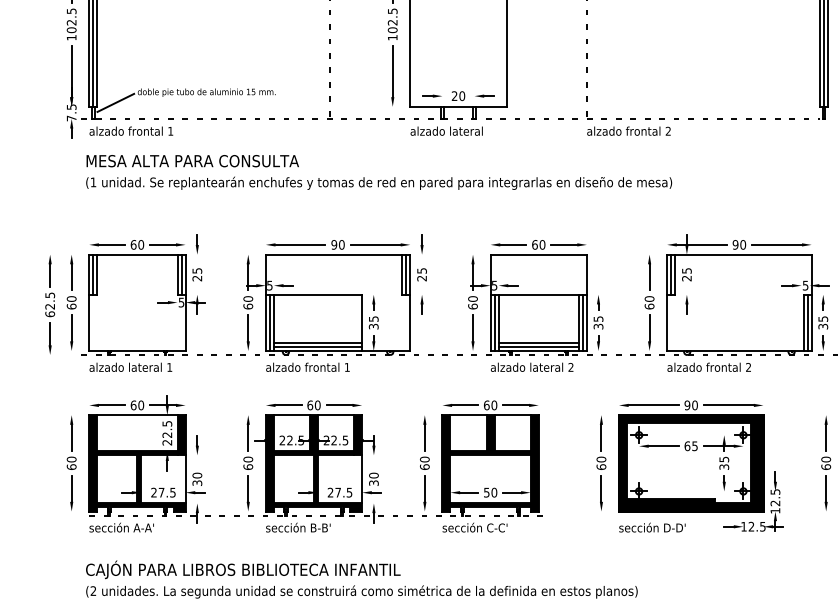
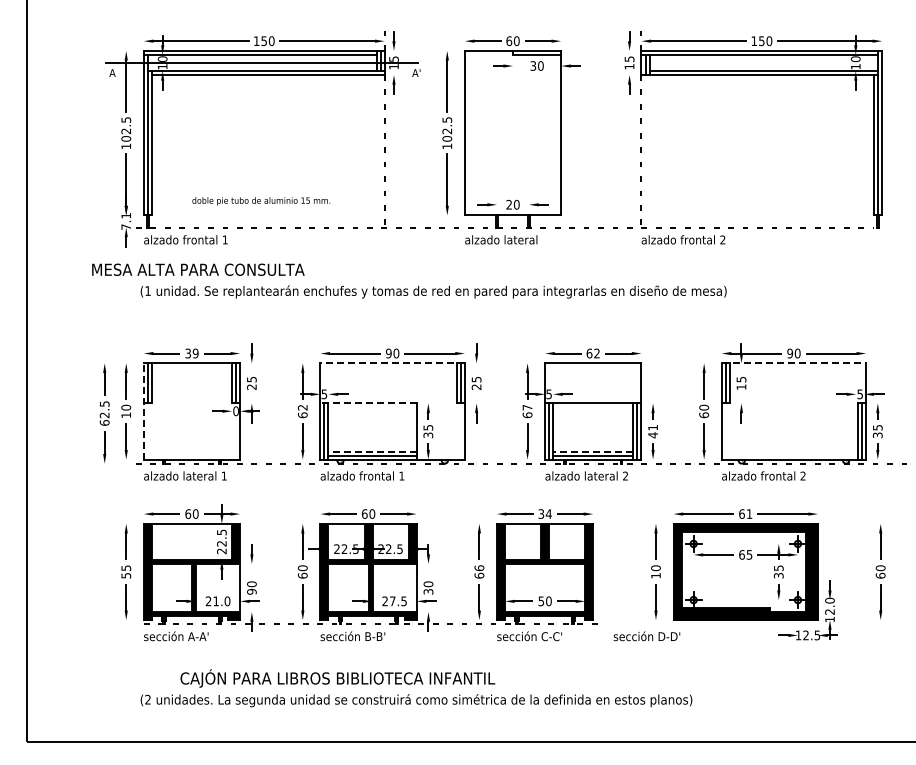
line: (115, 102) -> (170, 211), removed
text: (71, 106) -> (126, 215), 7.5 -> 7.1
text: (192, 160) -> (198, 269), moved
text: (136, 244) -> (191, 353), 60 -> 39
text: (541, 244) -> (596, 353), 60 -> 62
line: (337, 254) -> (392, 363), solid -> dashed
line: (739, 254) -> (794, 363), solid -> dashed
text: (686, 277) -> (741, 386), 25 -> 15
line: (313, 294) -> (368, 403), solid -> dashed
text: (247, 298) -> (302, 407), 60 -> 62
text: (472, 298) -> (527, 407), 60 -> 67
line: (88, 301) -> (143, 410), solid -> dashed
text: (180, 302) -> (235, 411), 5 -> 0
text: (71, 306) -> (126, 415), 60 -> 10
text: (597, 322) -> (652, 431), 35 -> 41
line: (317, 342) -> (372, 451), solid -> dashed
line: (537, 342) -> (592, 451), solid -> dashed
text: (489, 404) -> (544, 513), 60 -> 34
text: (690, 404) -> (745, 513), 90 -> 61
text: (423, 458) -> (478, 567), 60 -> 66
text: (71, 462) -> (126, 571), 60 -> 55
text: (600, 466) -> (655, 575), 60 -> 10
text: (196, 482) -> (251, 591), 30 -> 90
text: (774, 491) -> (829, 600), 12.5 -> 12.0
text: (166, 492) -> (221, 601), 27.5 -> 21.0
text: (651, 527) -> (646, 636), moved
text: (242, 569) -> (337, 678), moved

